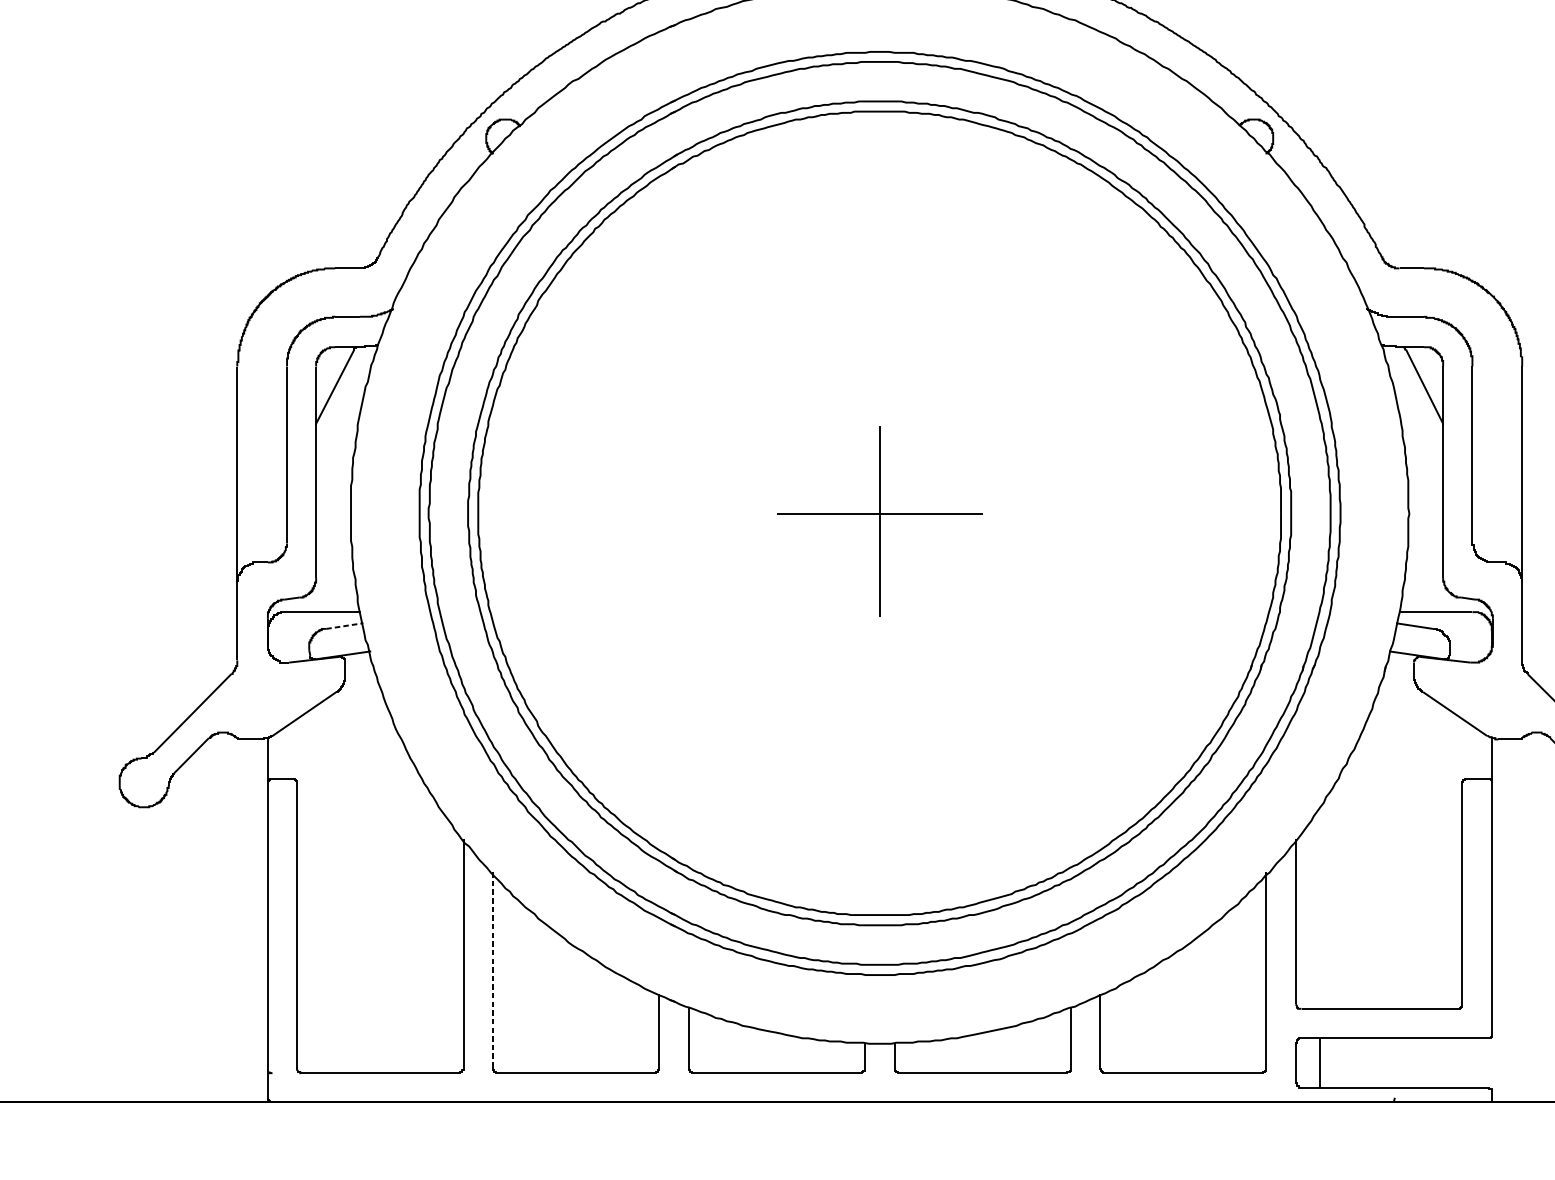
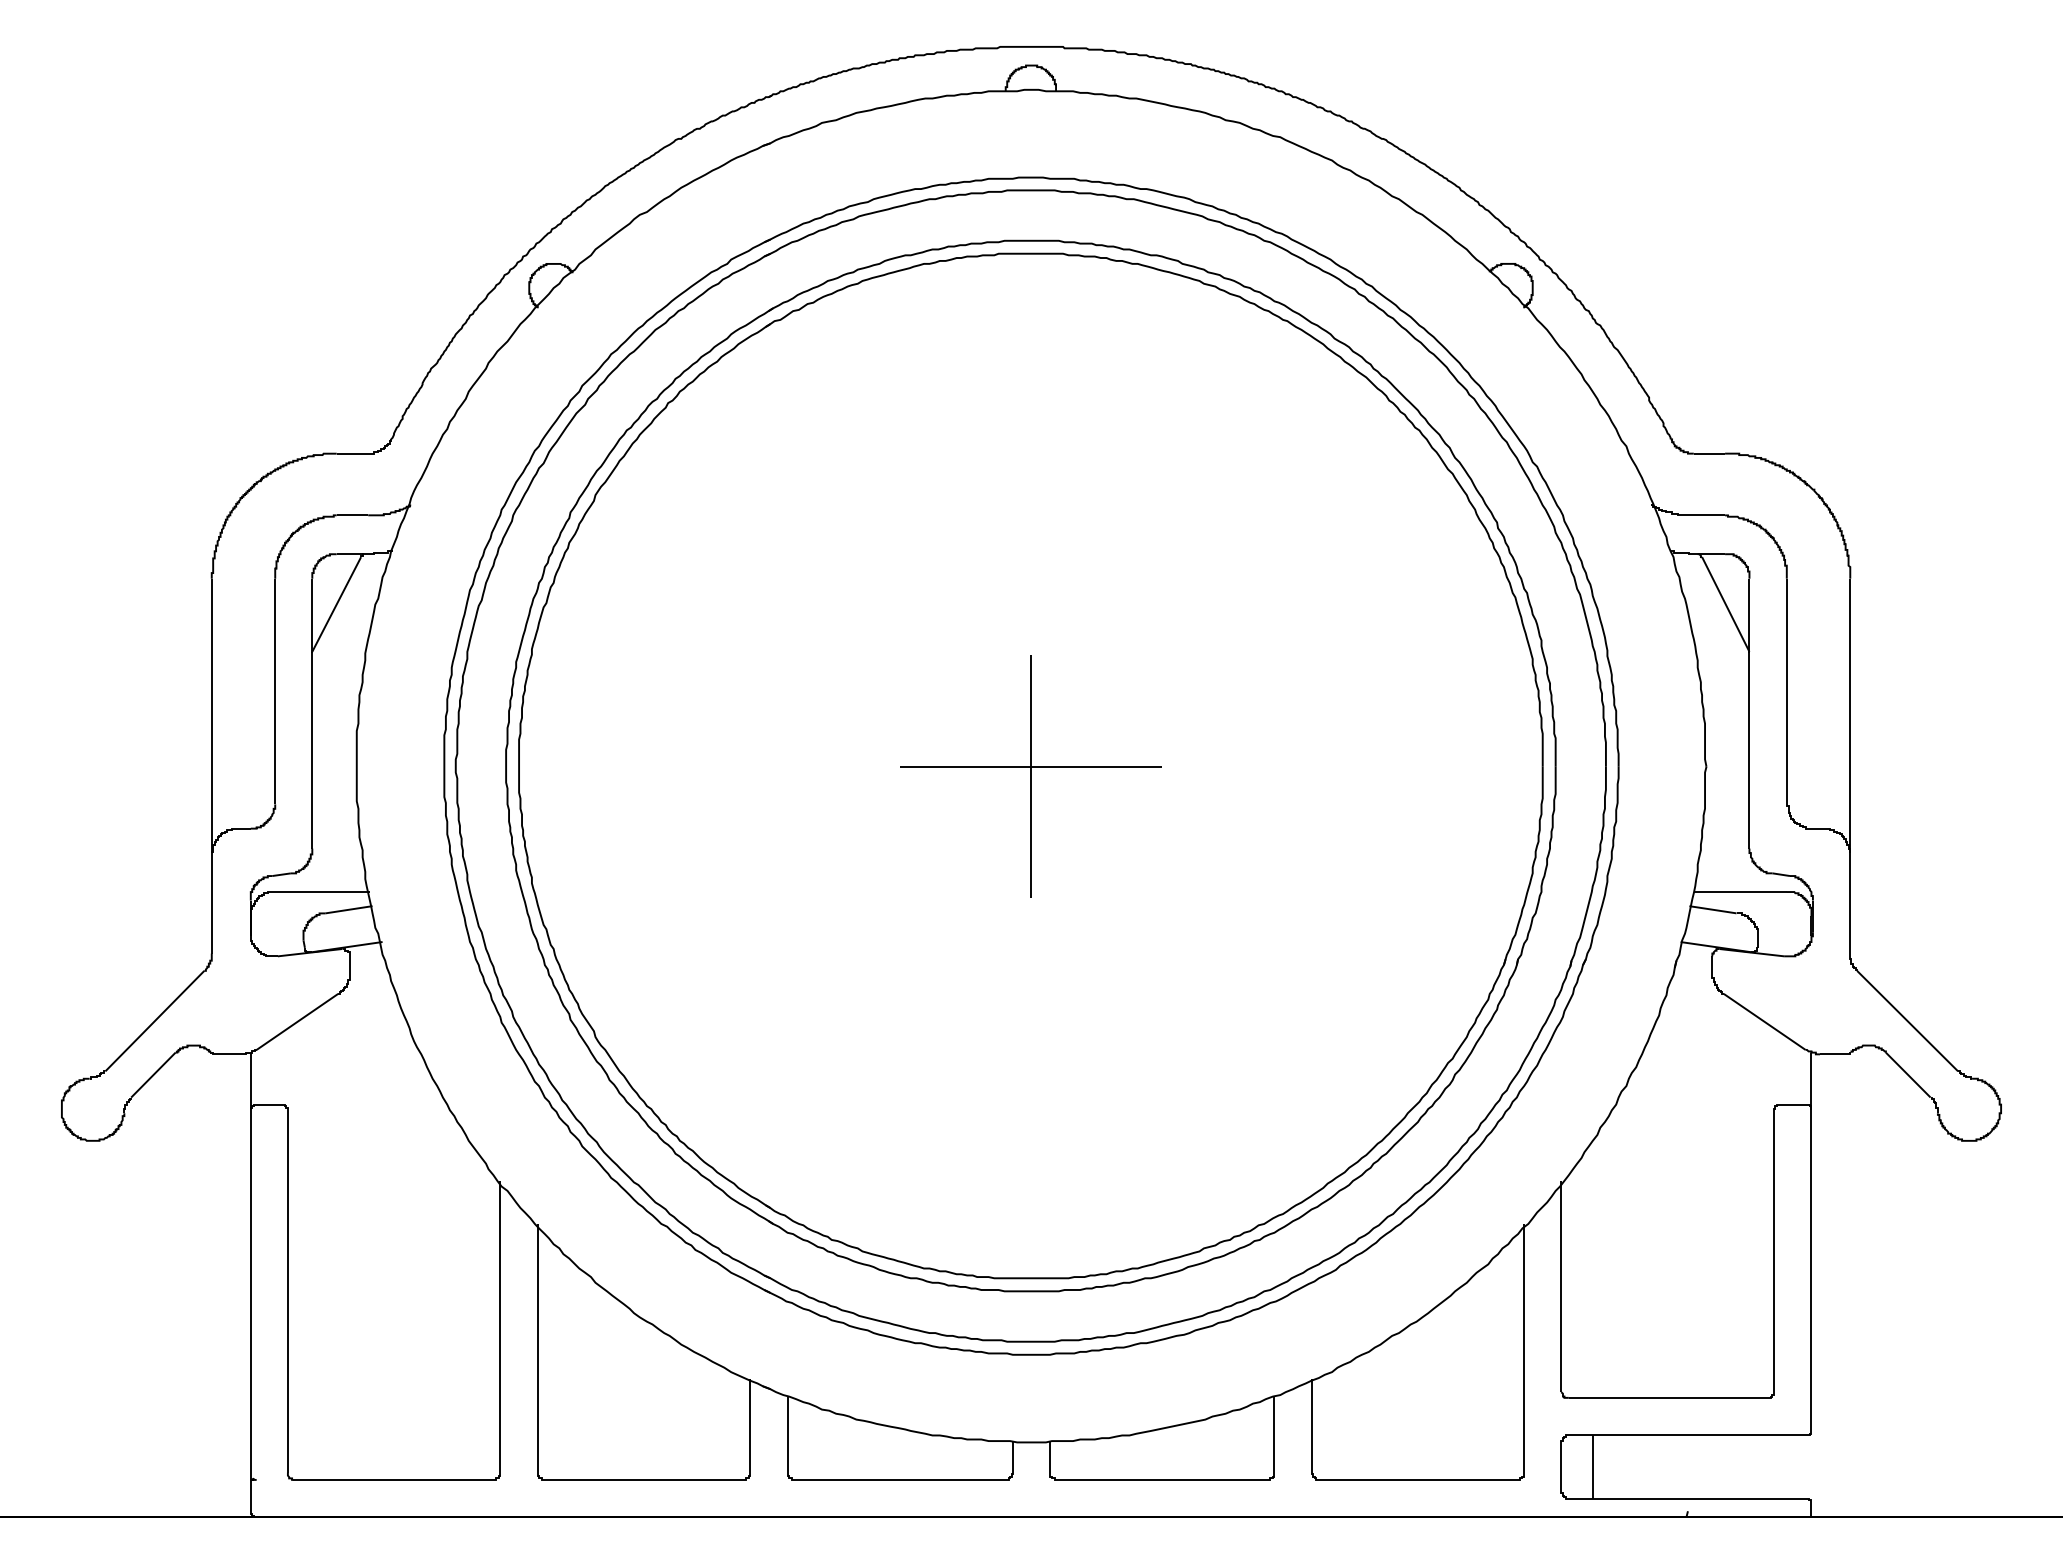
line: (344, 625) -> (348, 909), dashed -> solid
line: (492, 969) -> (537, 1347), dashed -> solid

